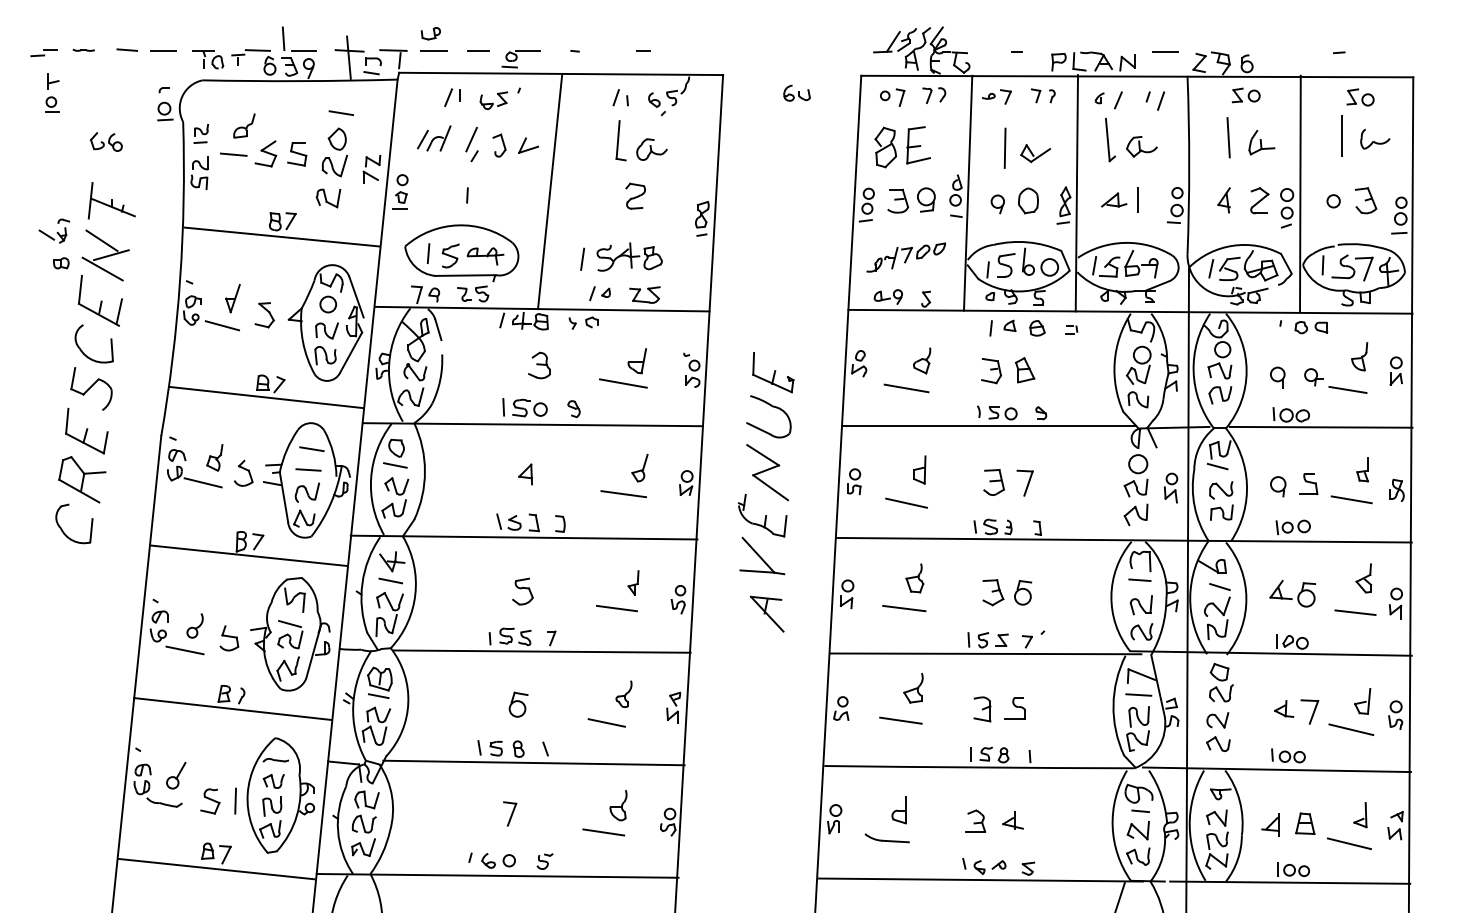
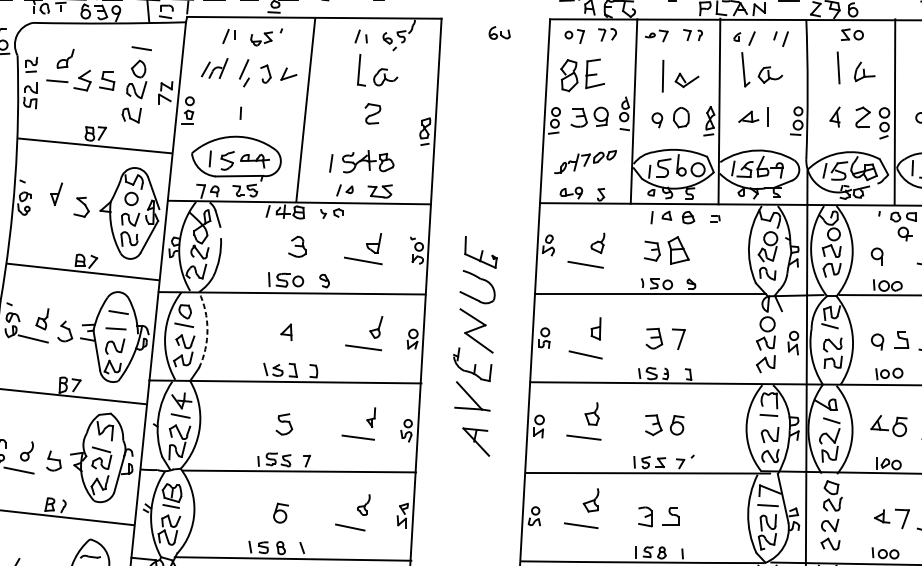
line: (222, 325) -> (48, 215), removed
part: (1025, 370) -> (679, 250), size x1.4
part: (1313, 377) -> (905, 234), moved
arc: (424, 471) -> (207, 330), solid -> dashed

